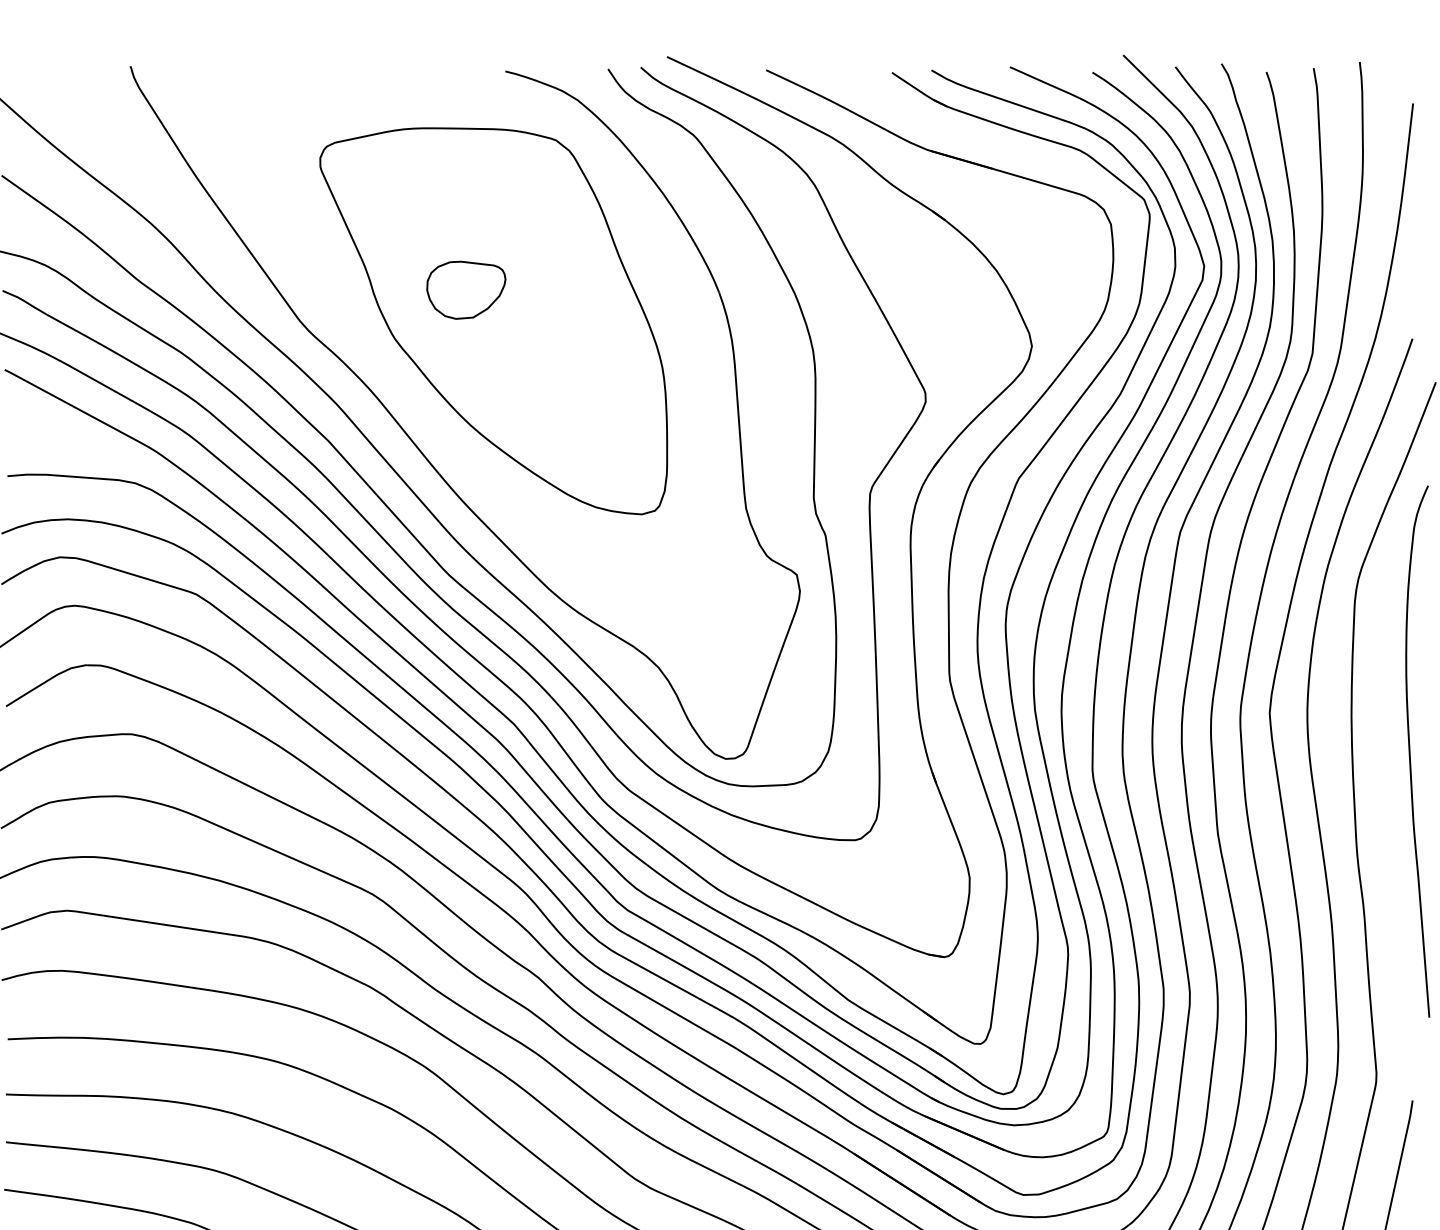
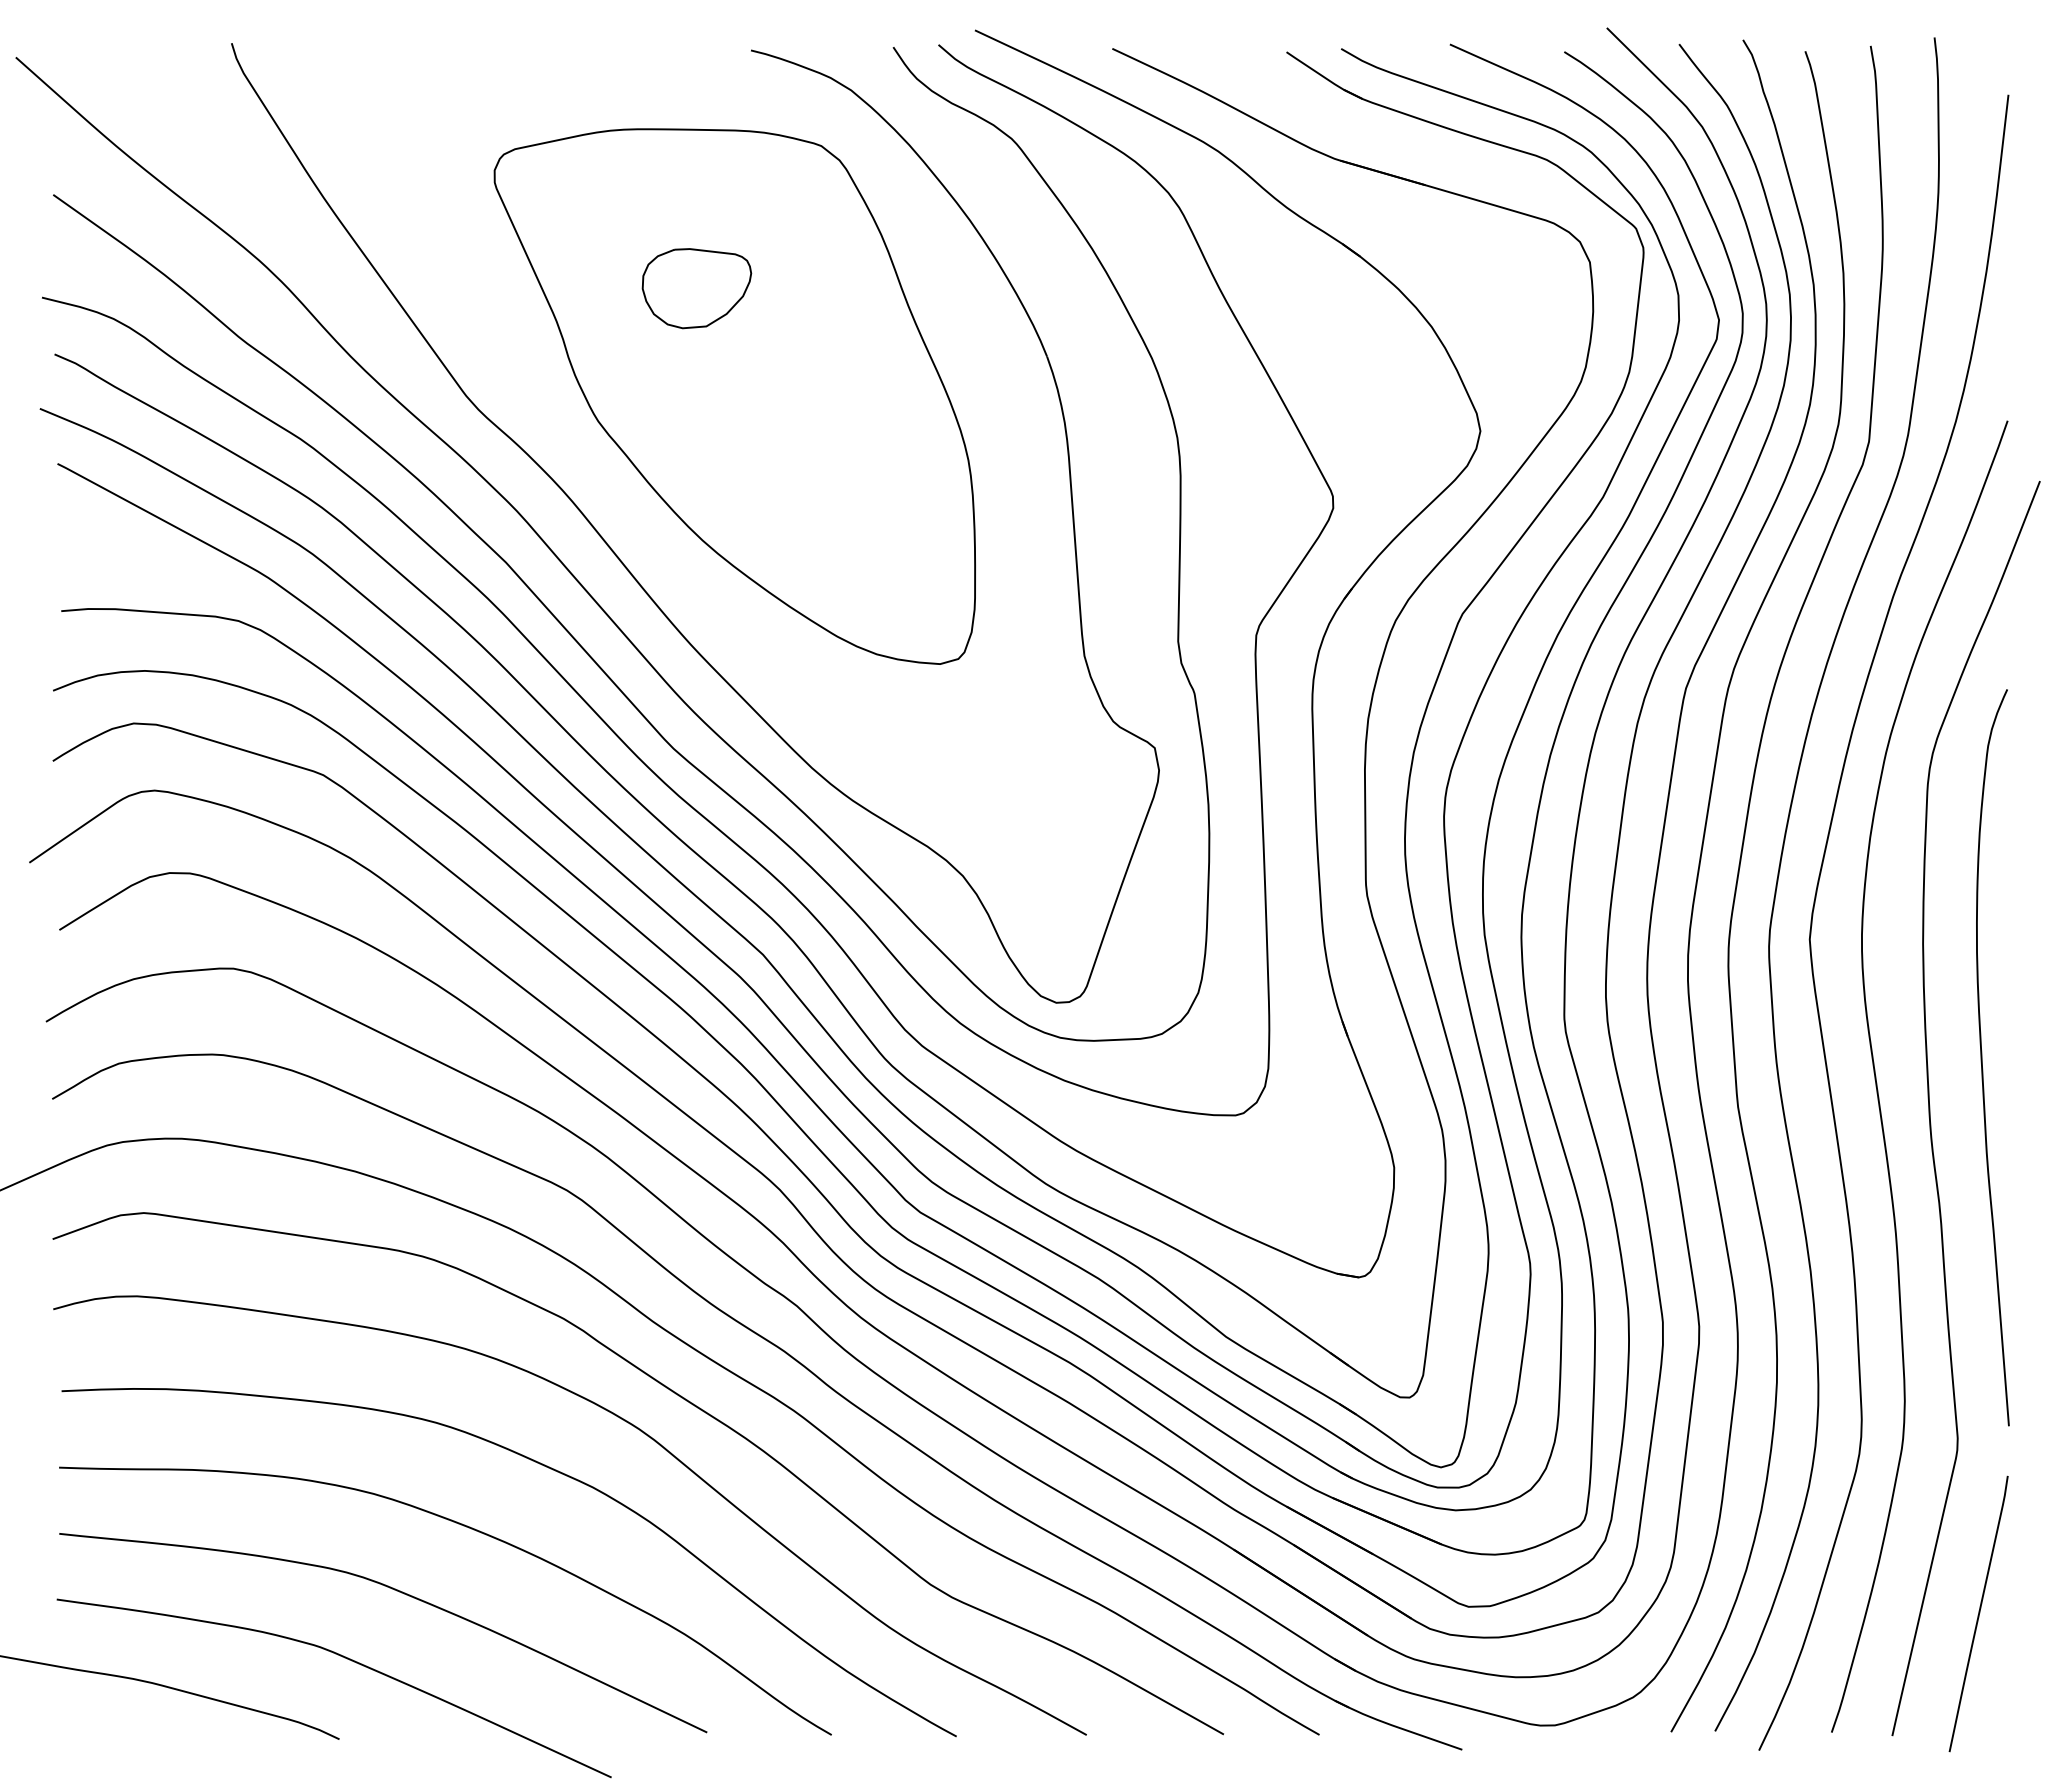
part: (466, 290) -> (696, 288), moved
curve: (1410, 751) -> (1982, 1057), moved

